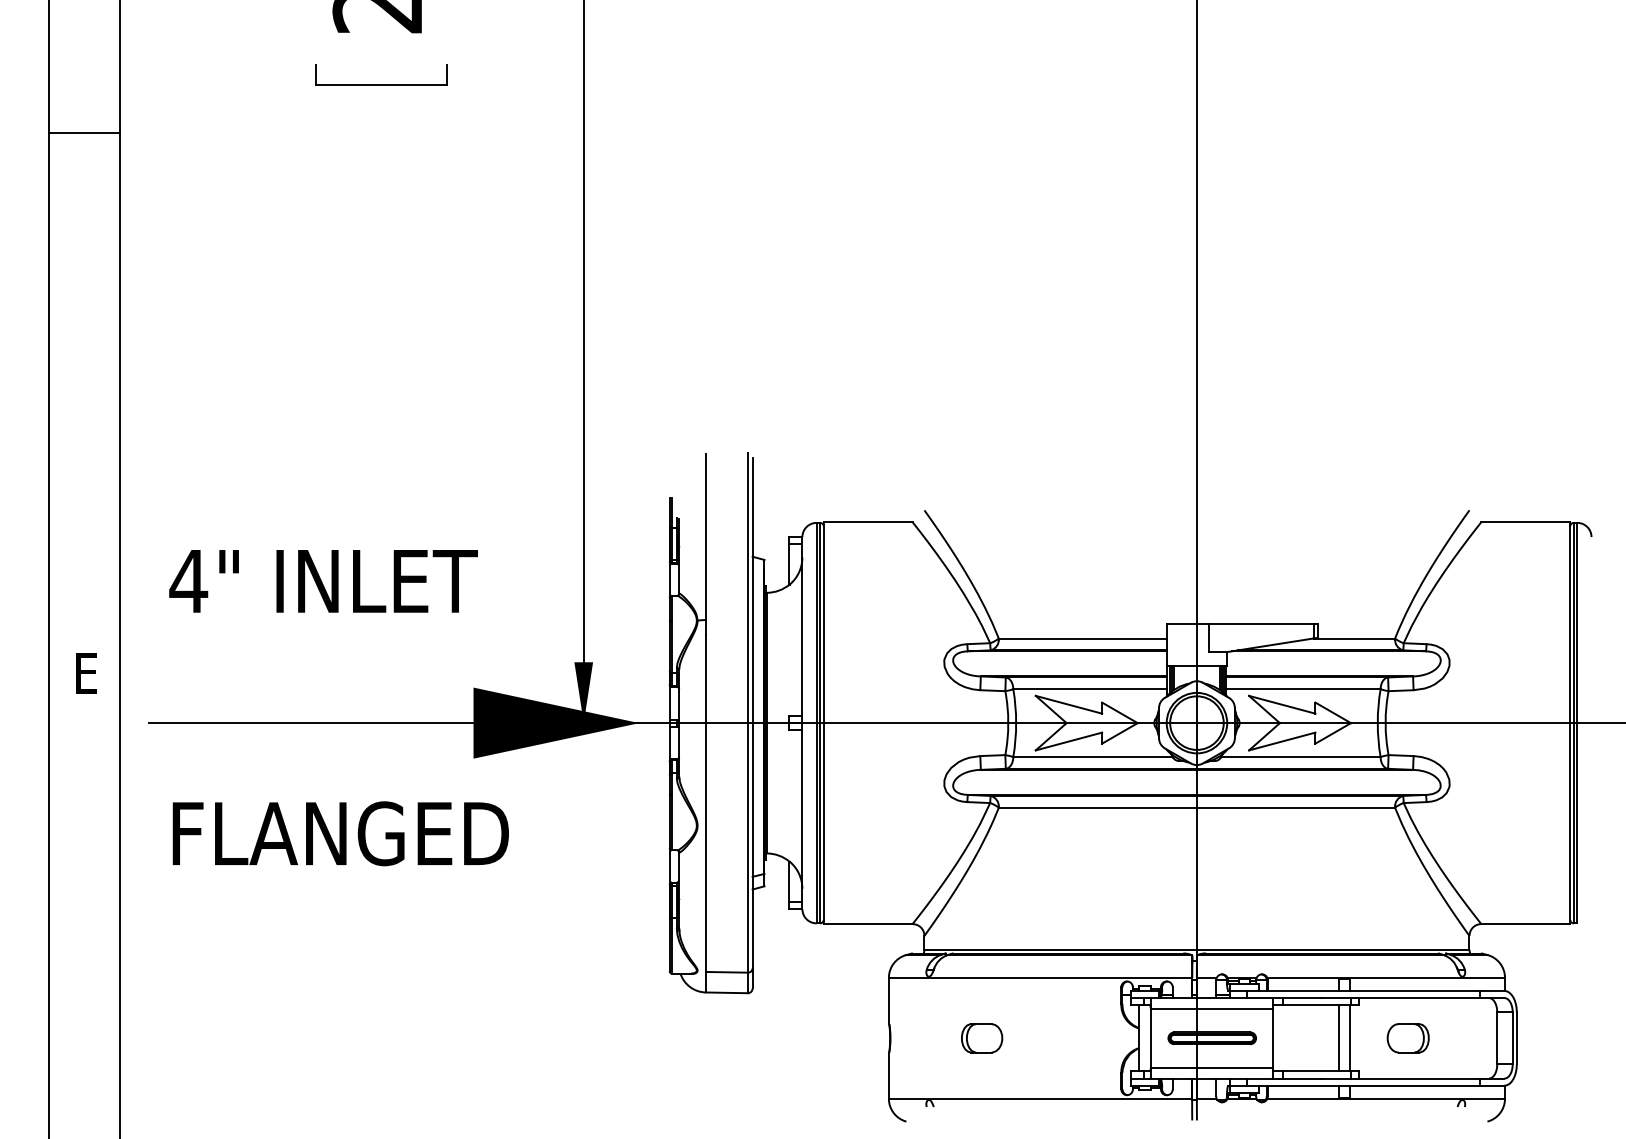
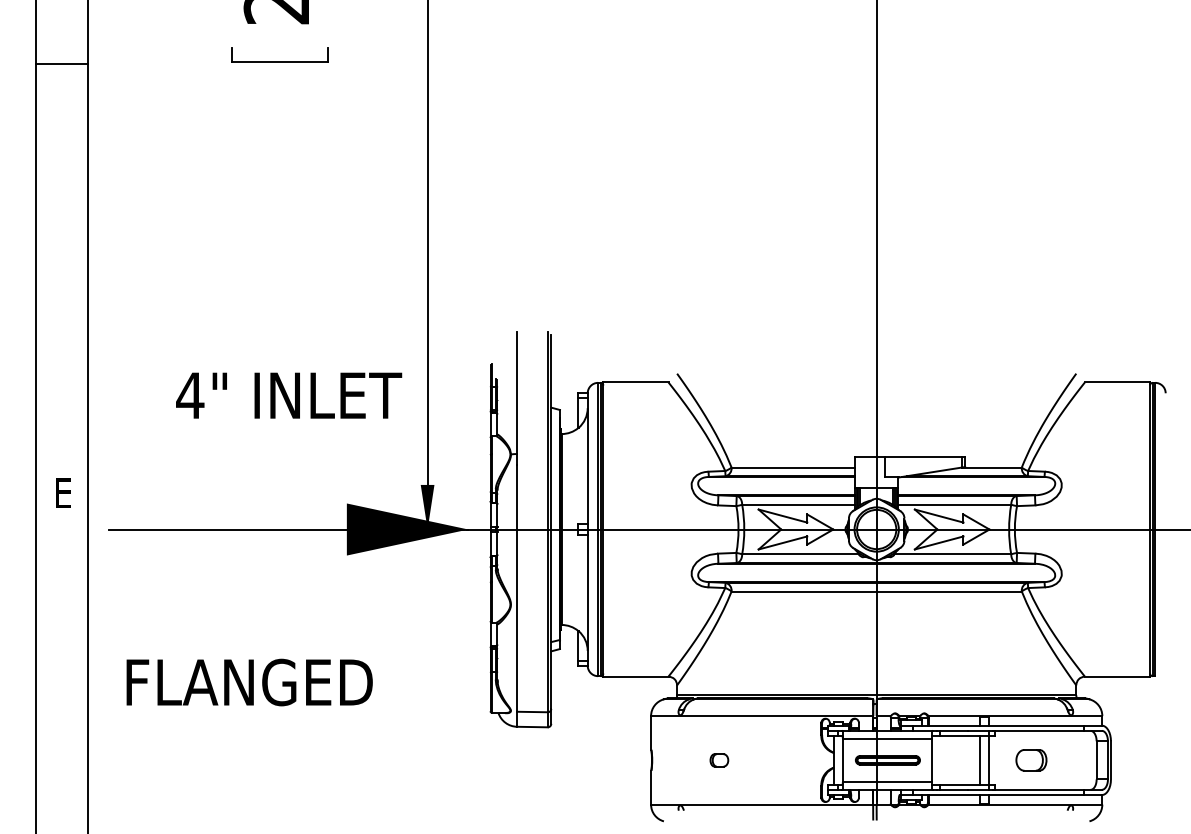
line: (83, 133) -> (61, 64), moved
text: (324, 581) -> (289, 395), moved
text: (340, 833) -> (249, 682), moved
part: (982, 1038) -> (719, 760), size x0.6

